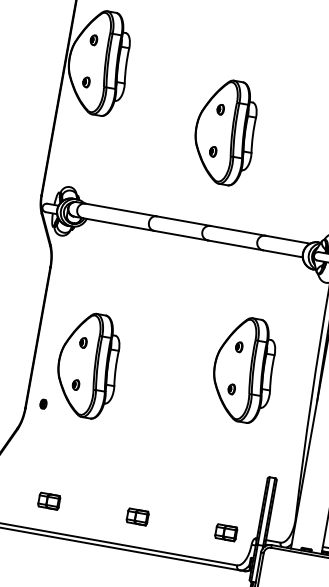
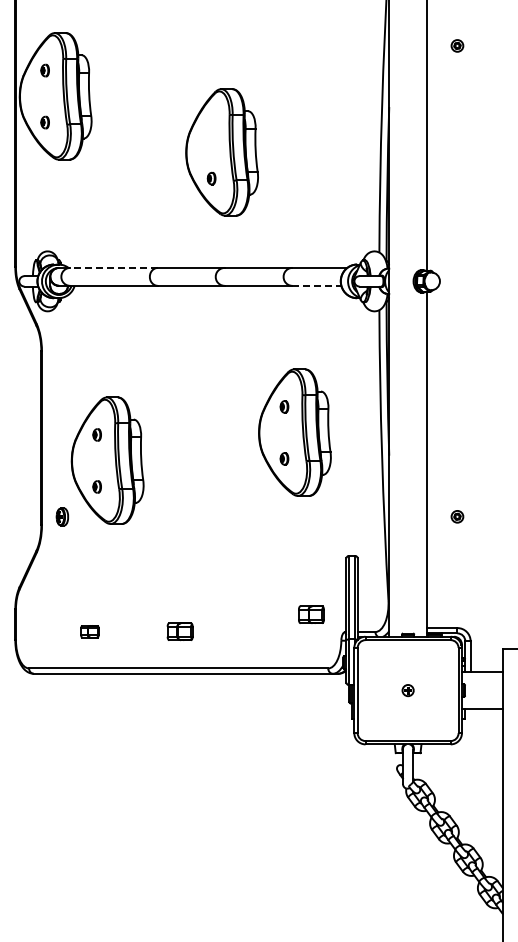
part: (220, 109) -> (211, 126), removed
line: (121, 209) -> (114, 267), solid -> dashed
line: (282, 253) -> (316, 285), solid -> dashed
part: (43, 403) -> (62, 516), size x1.6
part: (48, 501) -> (89, 631), size x0.7
part: (137, 516) -> (179, 631), moved
part: (226, 532) -> (311, 614), moved

